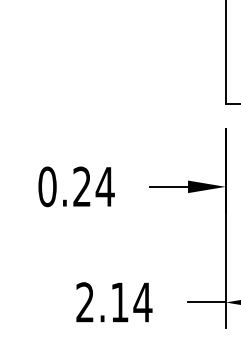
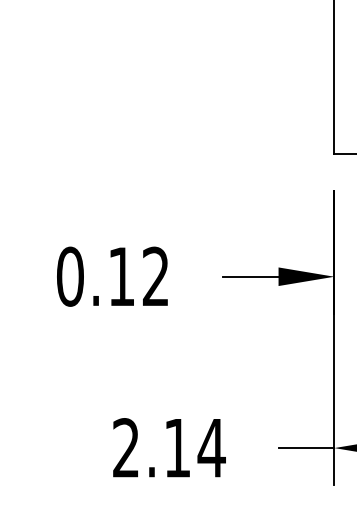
text: (93, 186) -> (138, 276), 0.24 -> 0.12

